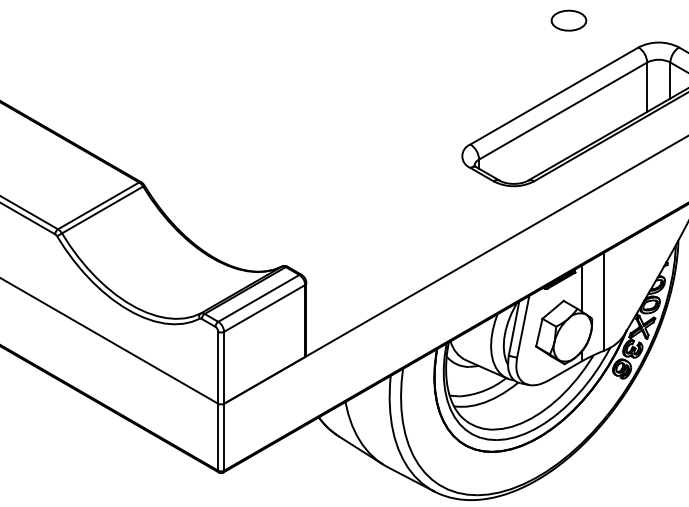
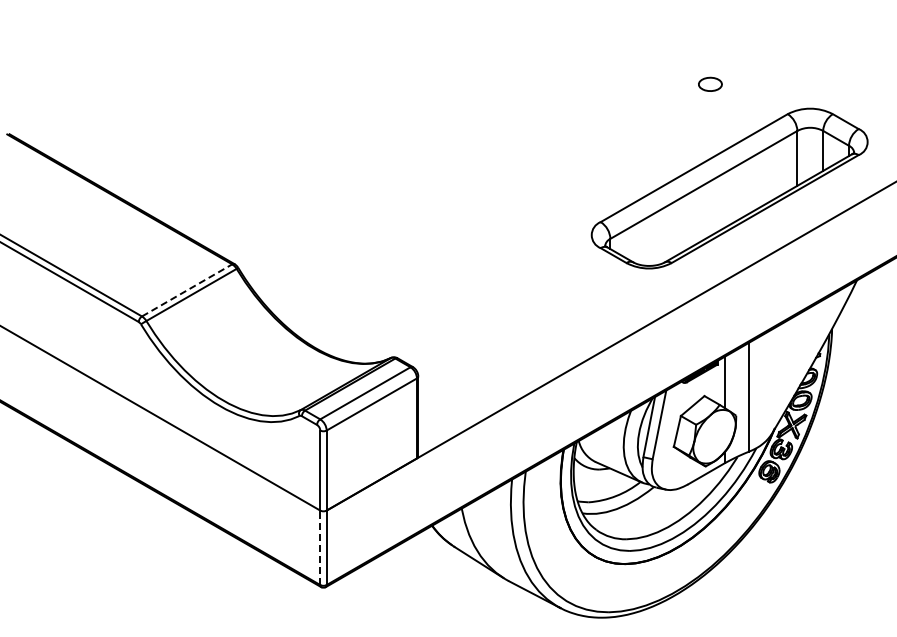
part: (569, 20) -> (710, 84), size x0.6
line: (98, 205) -> (187, 290), solid -> dashed
line: (218, 437) -> (320, 547), solid -> dashed

